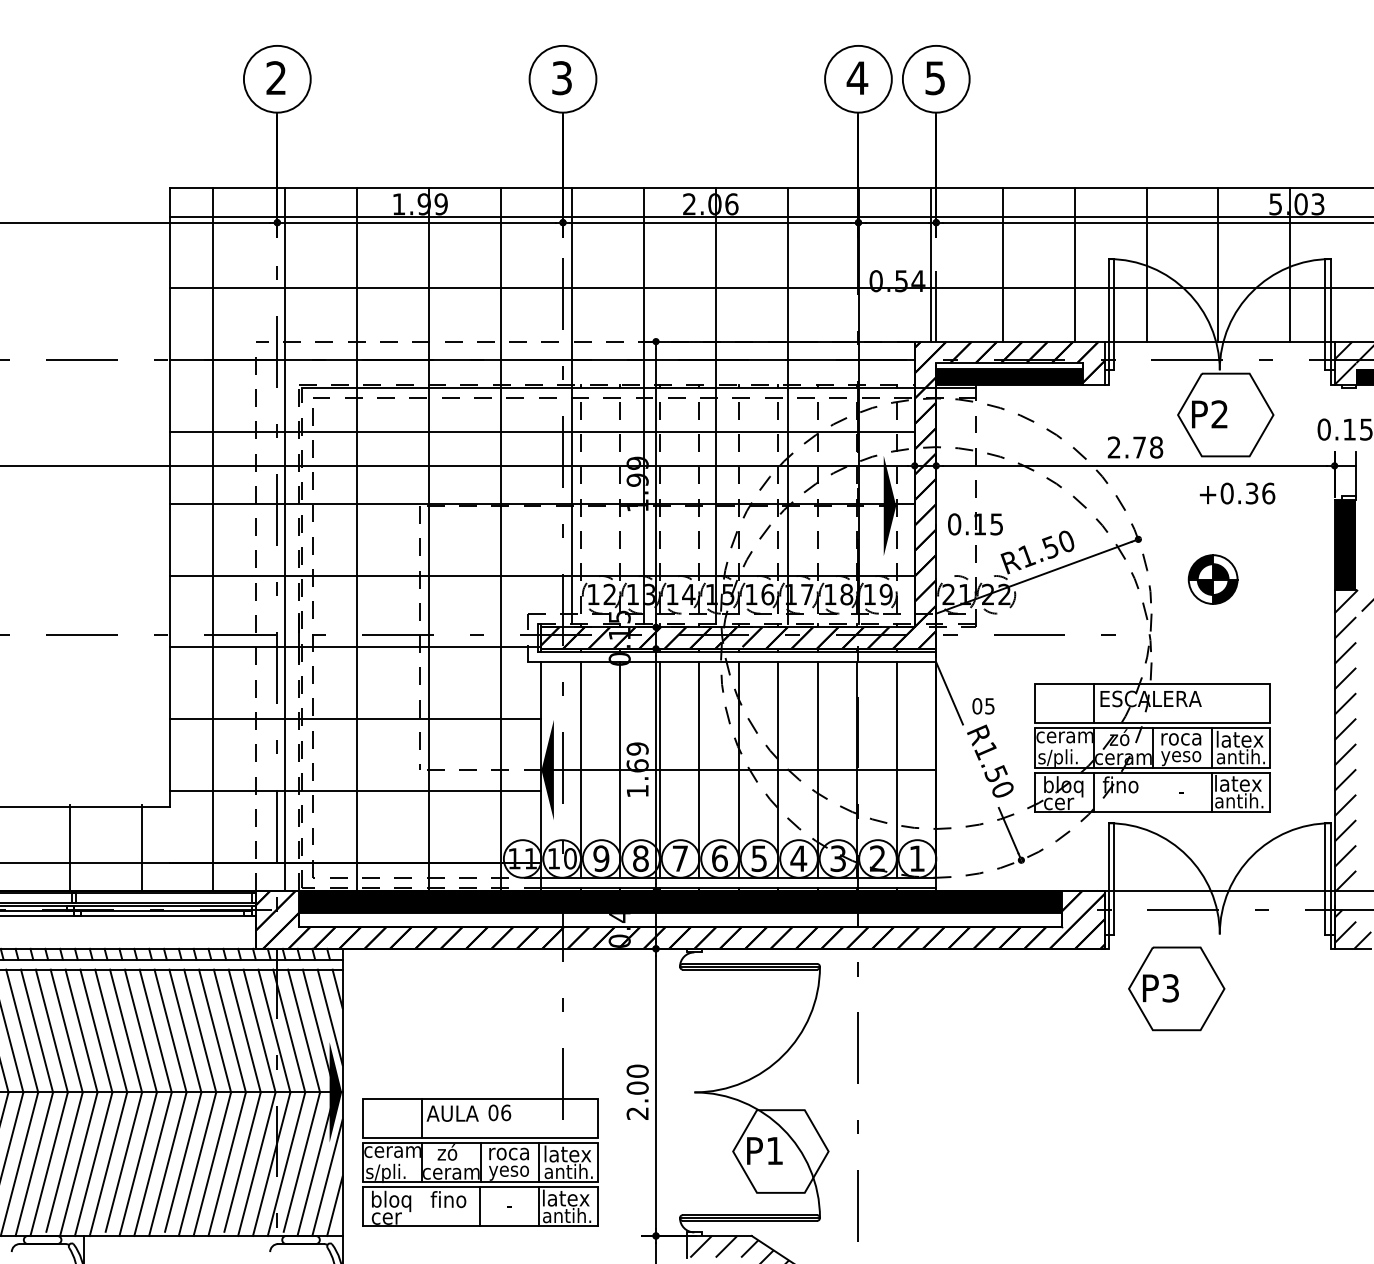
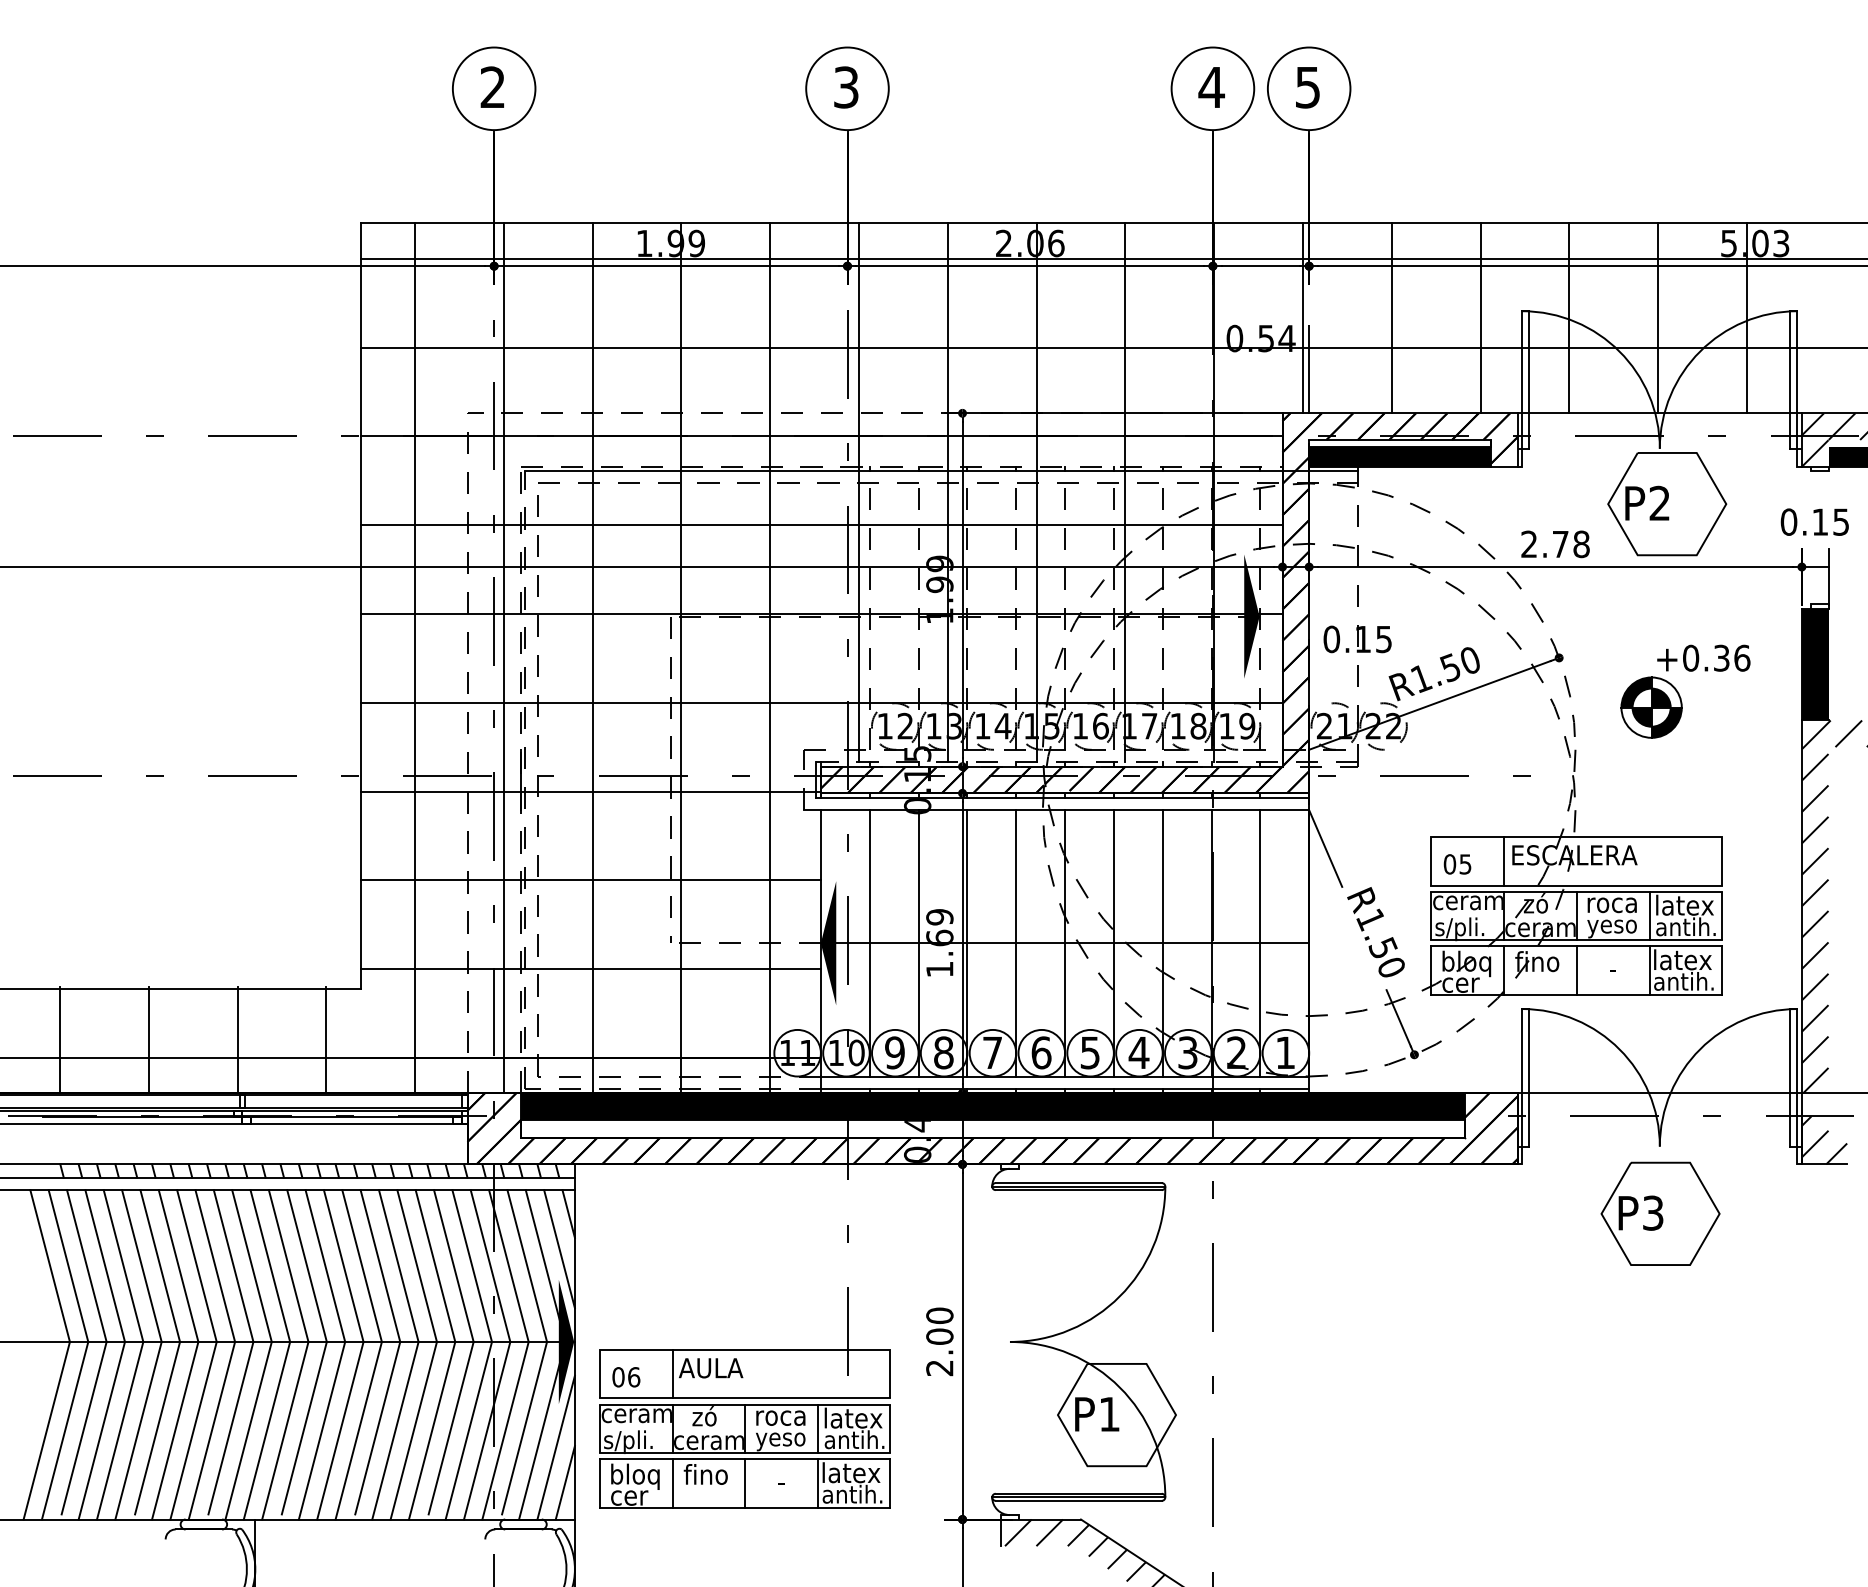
text: (1237, 492) -> (1703, 657), moved
text: (983, 706) -> (1457, 864), moved
line: (1152, 792) -> (1576, 970), added
part: (1176, 988) -> (1660, 1213), moved
text: (499, 1113) -> (626, 1377), moved
line: (421, 1206) -> (672, 1483), added

